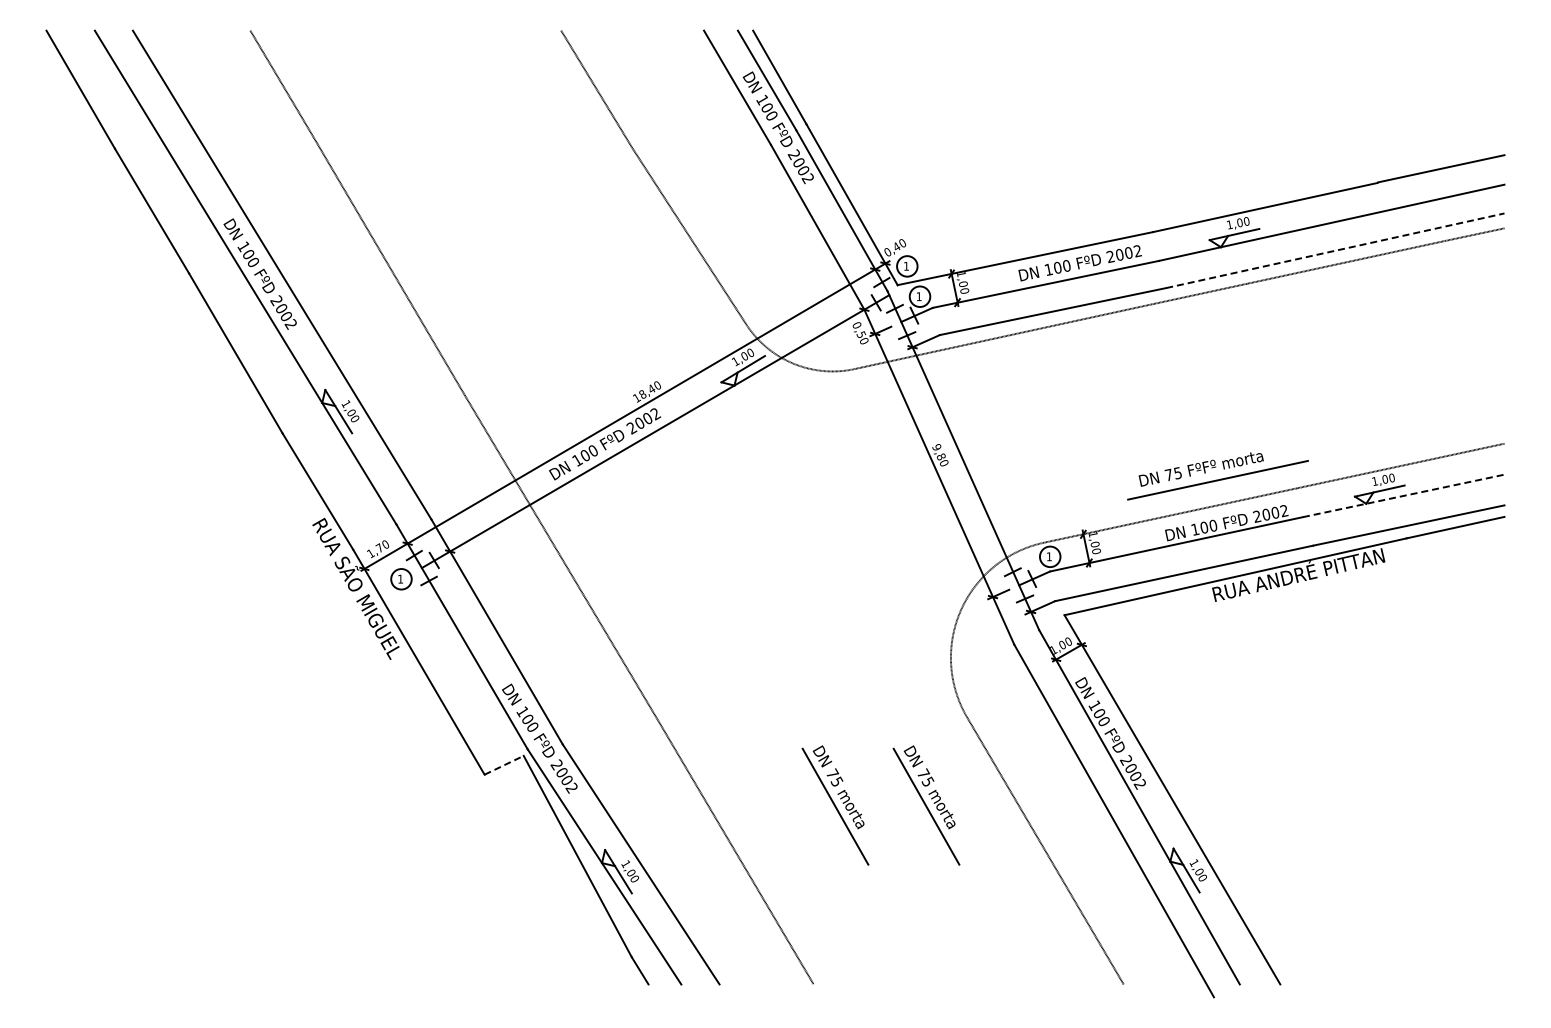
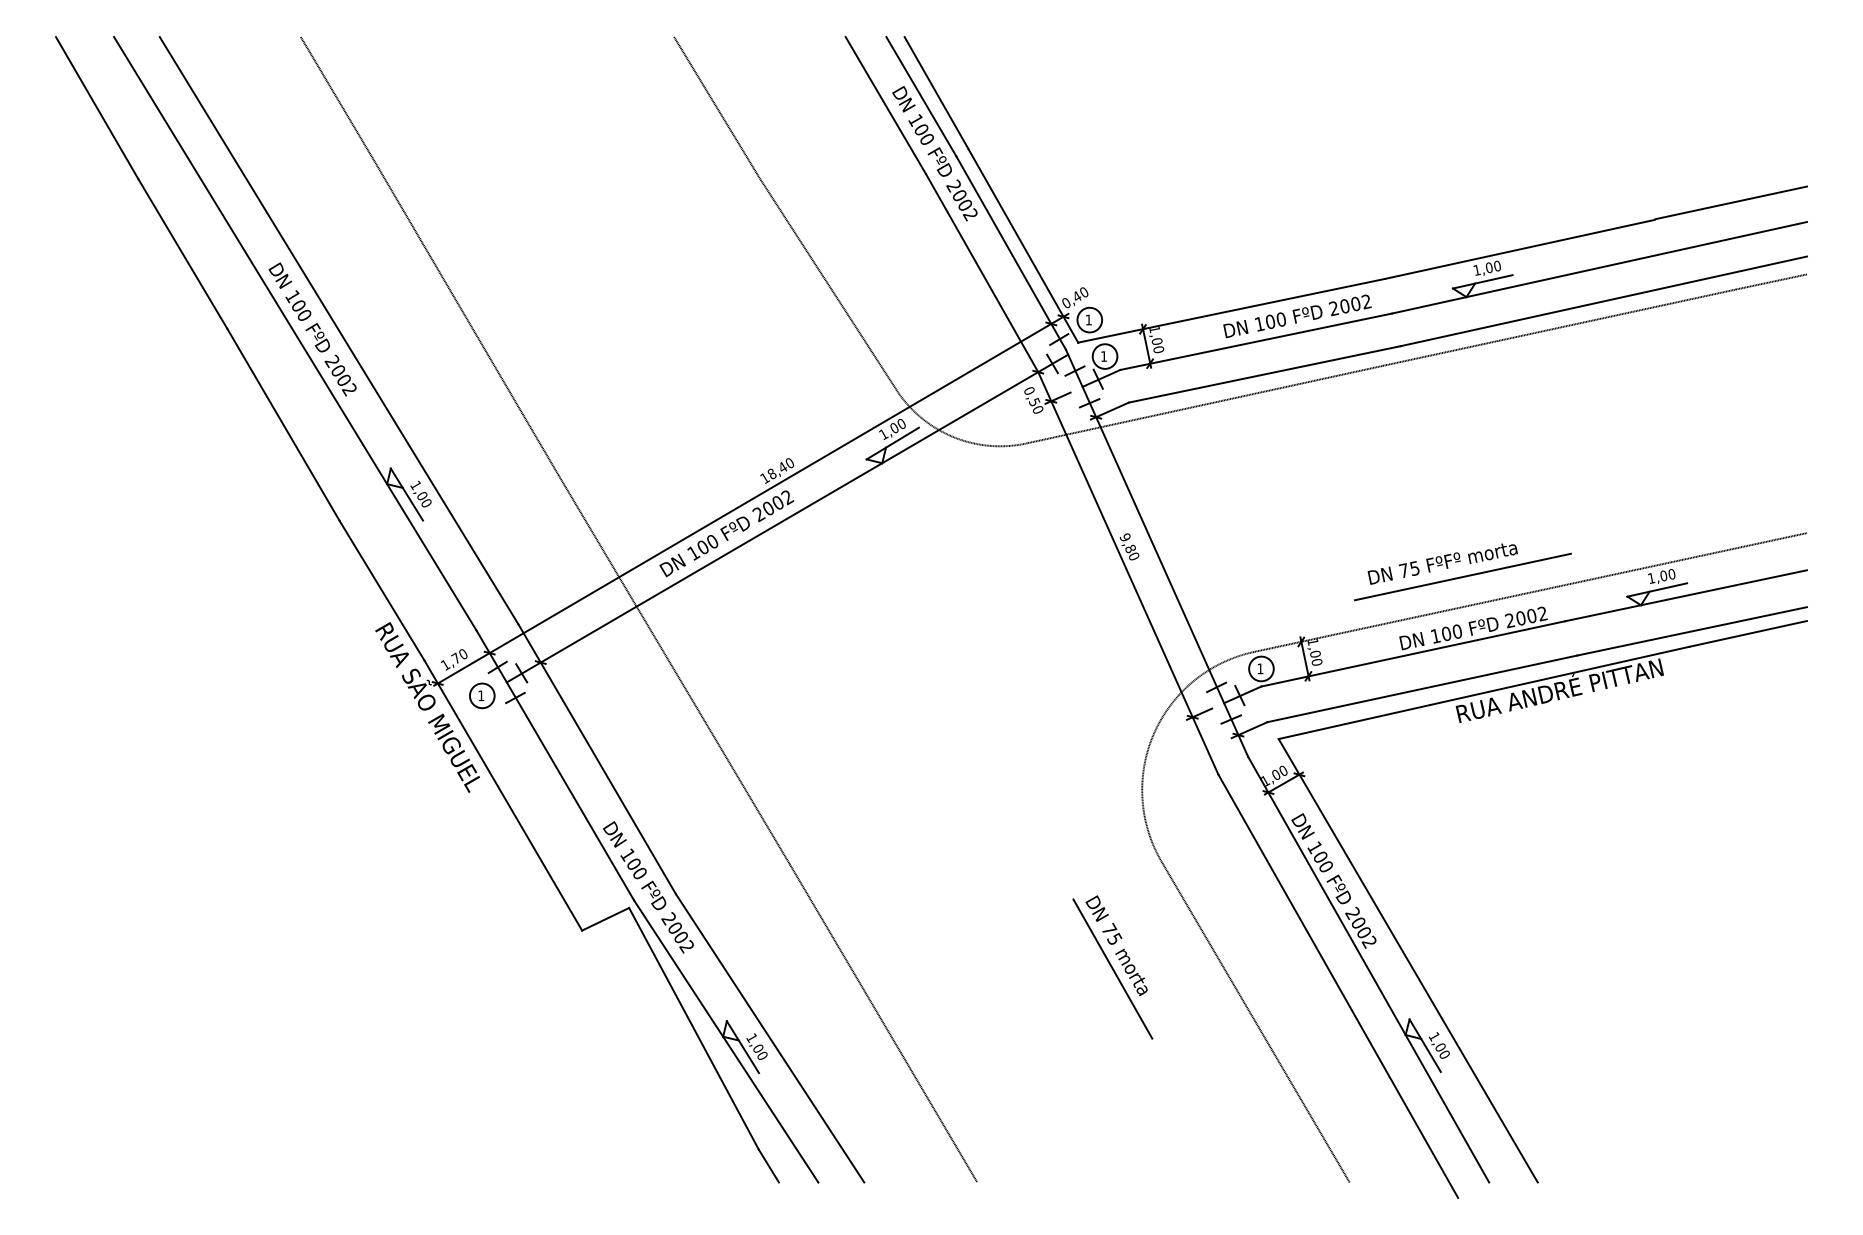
line: (1335, 250) -> (1604, 301), dashed -> solid
line: (1403, 495) -> (1685, 595), dashed -> solid
line: (504, 765) -> (606, 919), dashed -> solid
part: (835, 805) -> (1003, 967), removed

